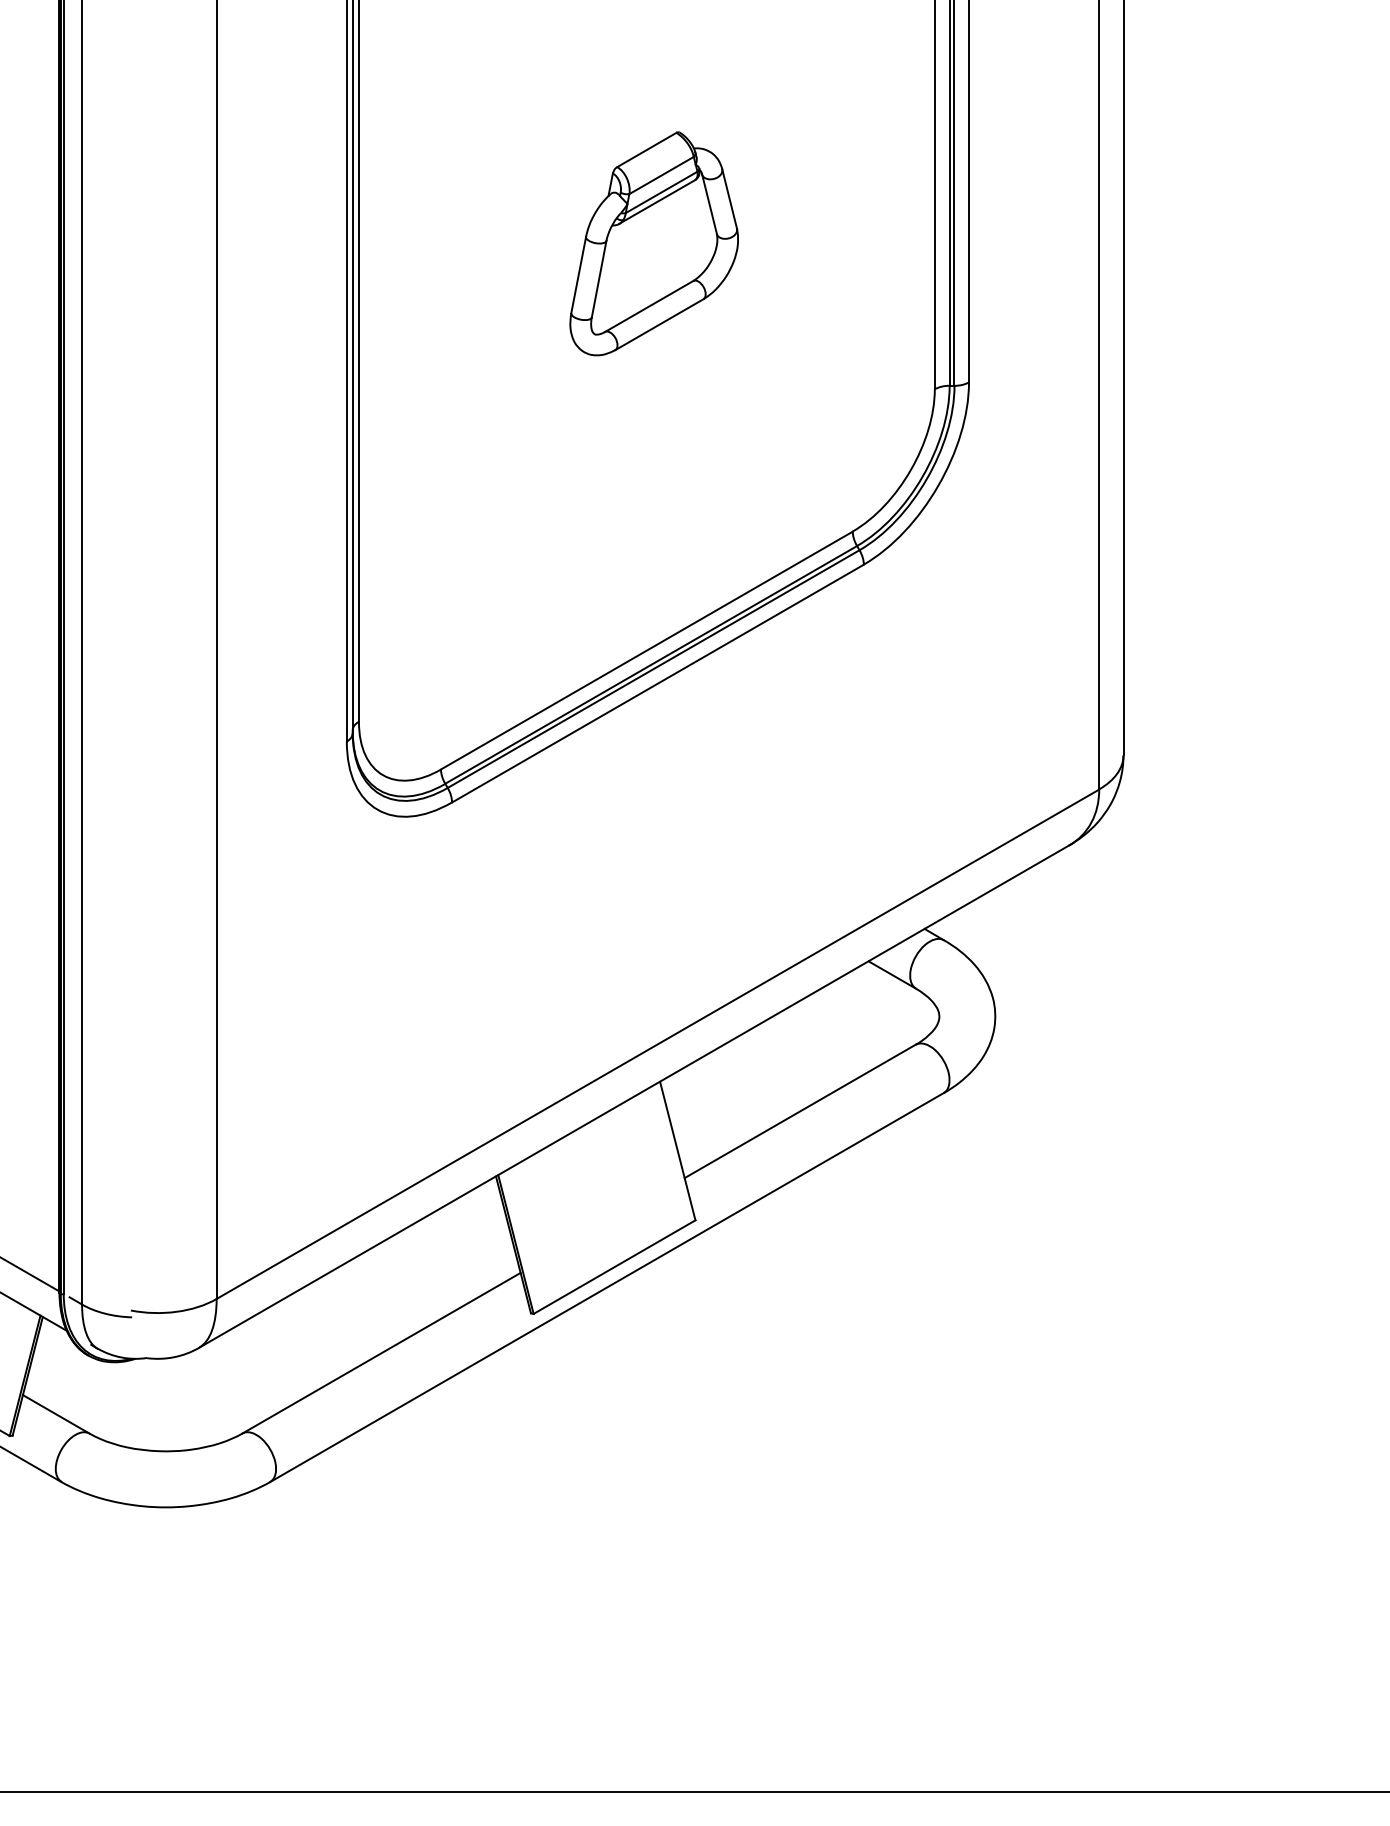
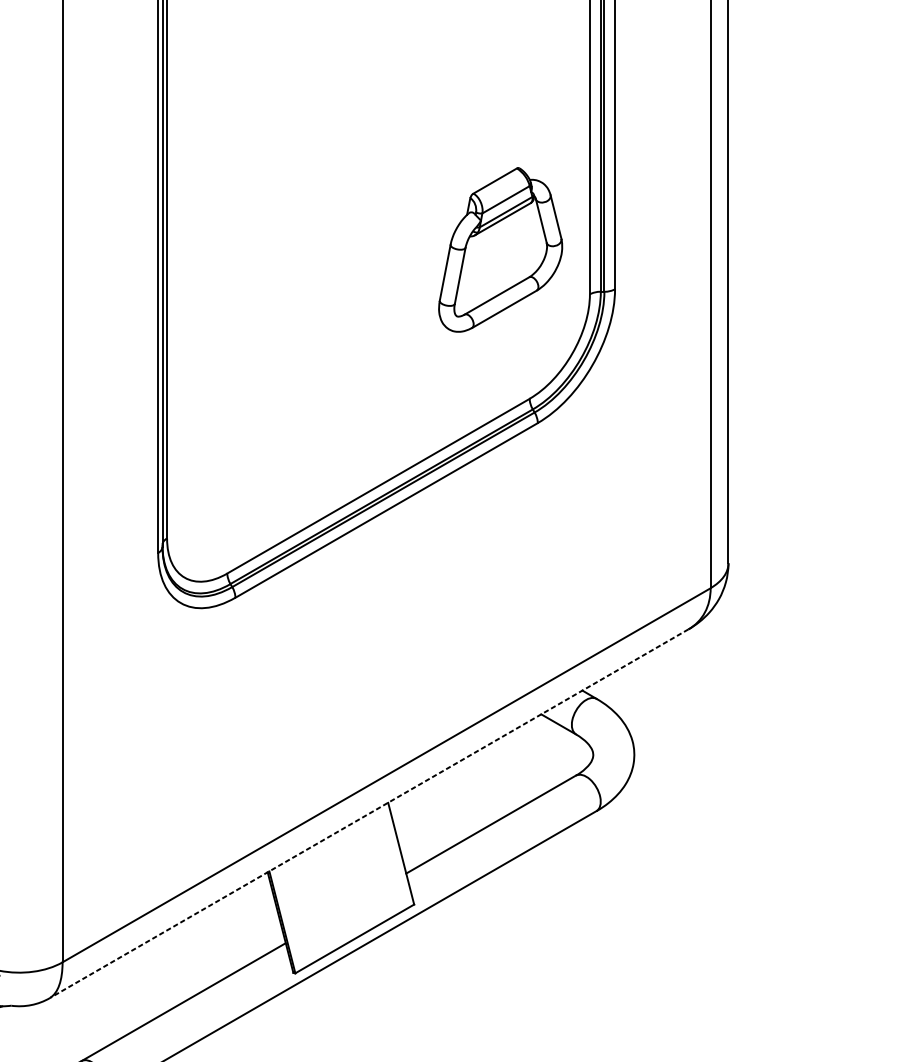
part: (653, 243) -> (500, 249), moved
line: (633, 1096) -> (368, 813), solid -> dashed

